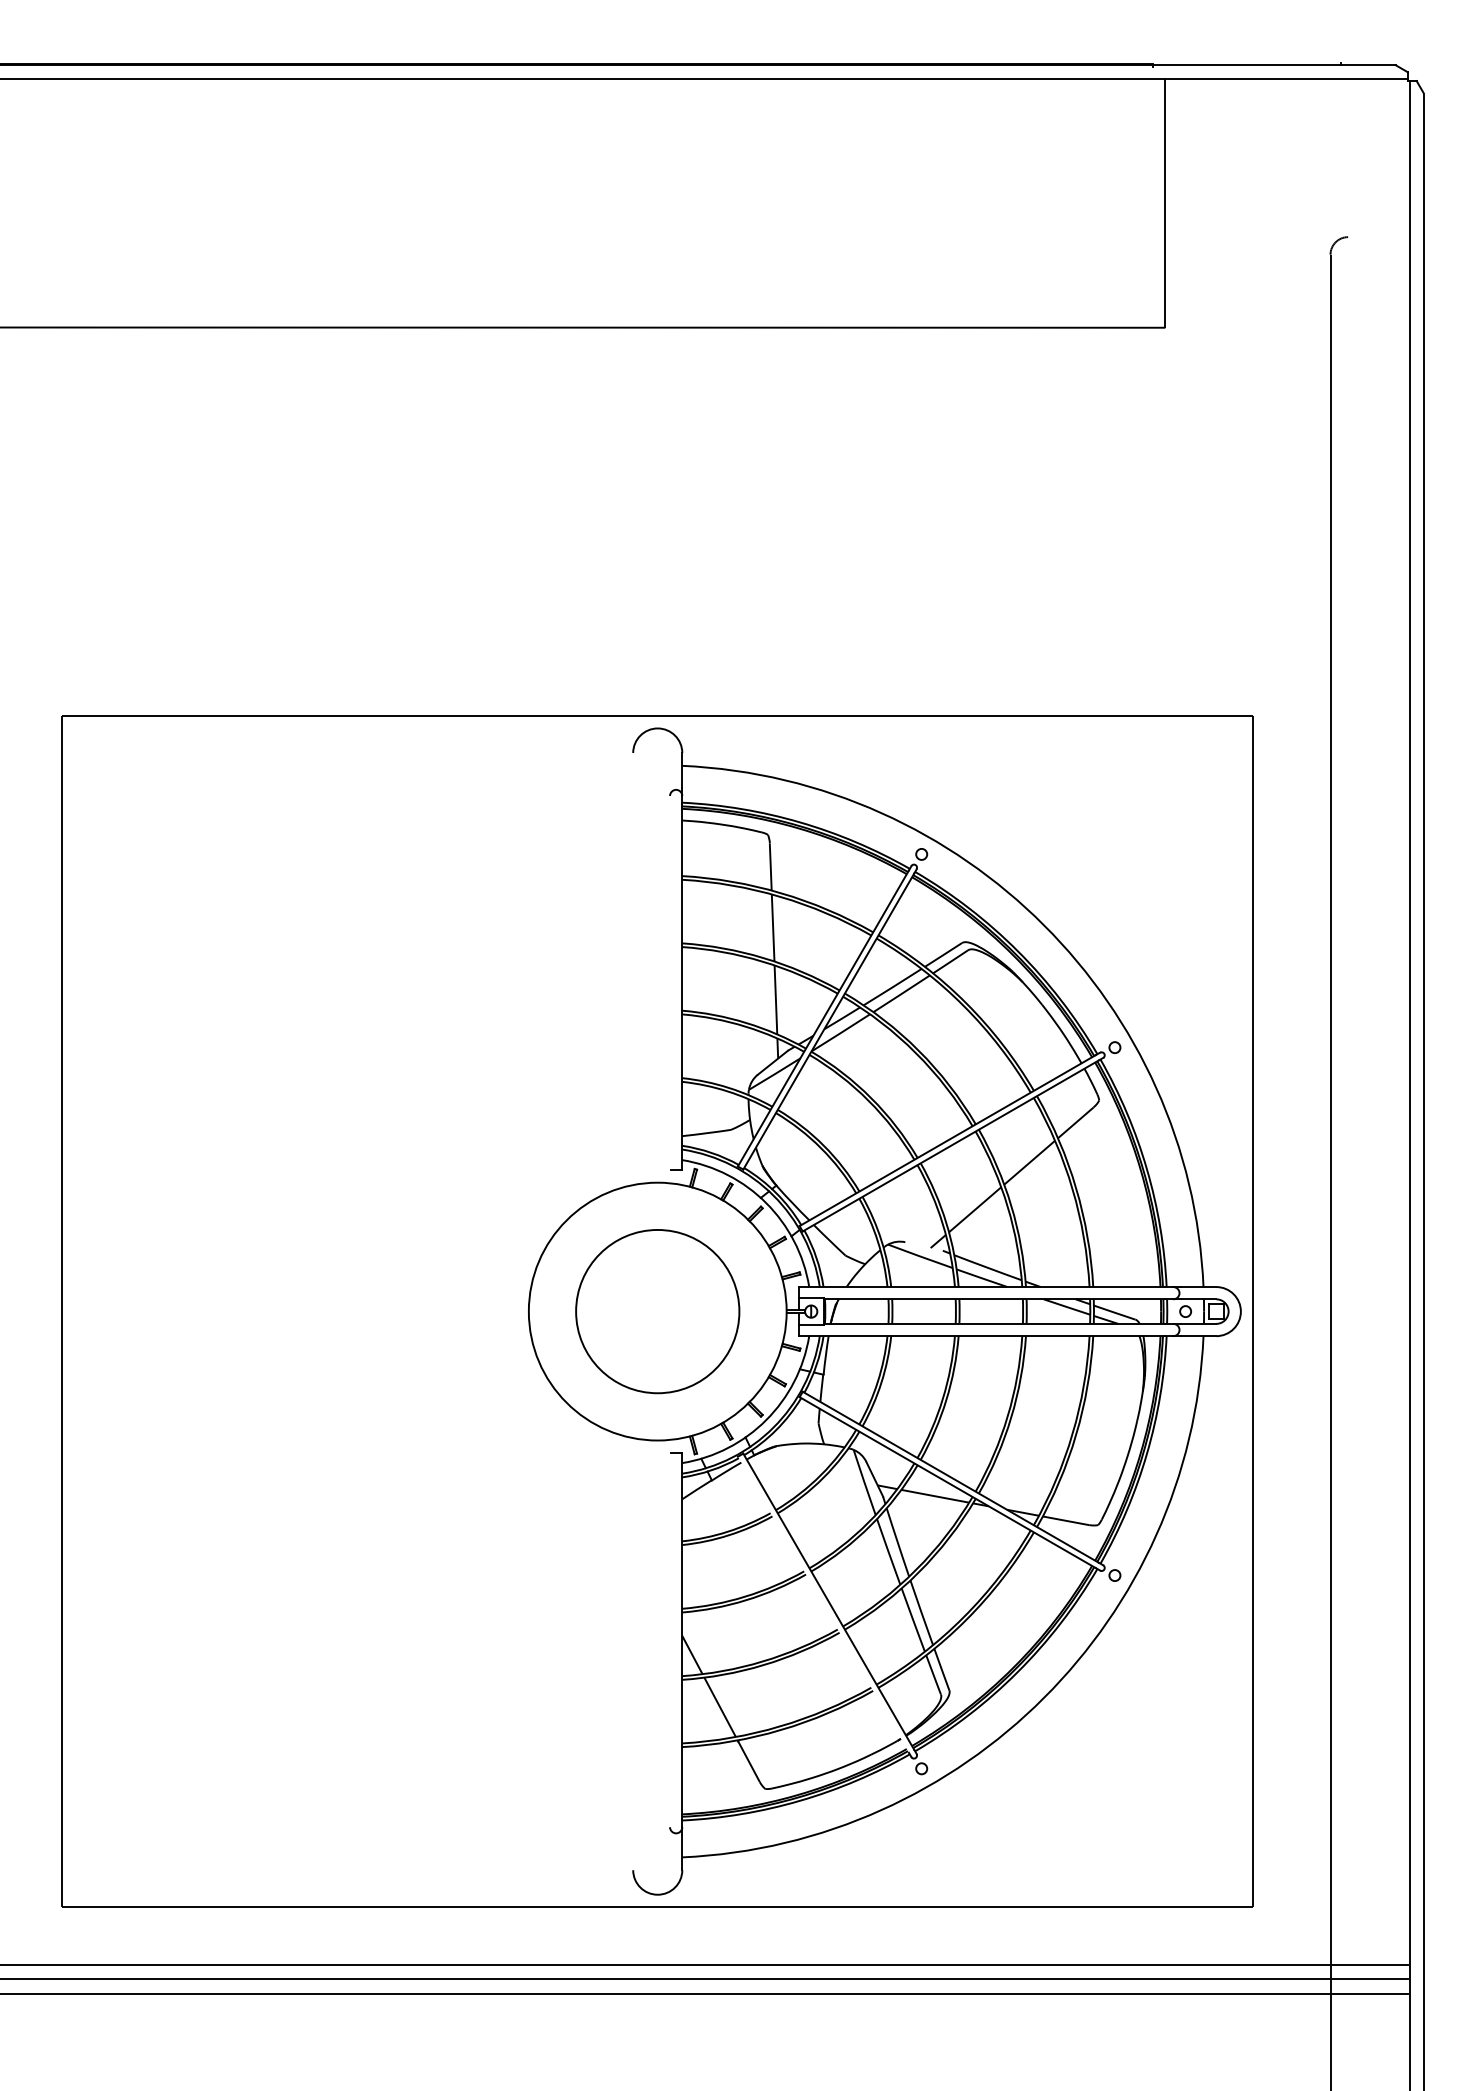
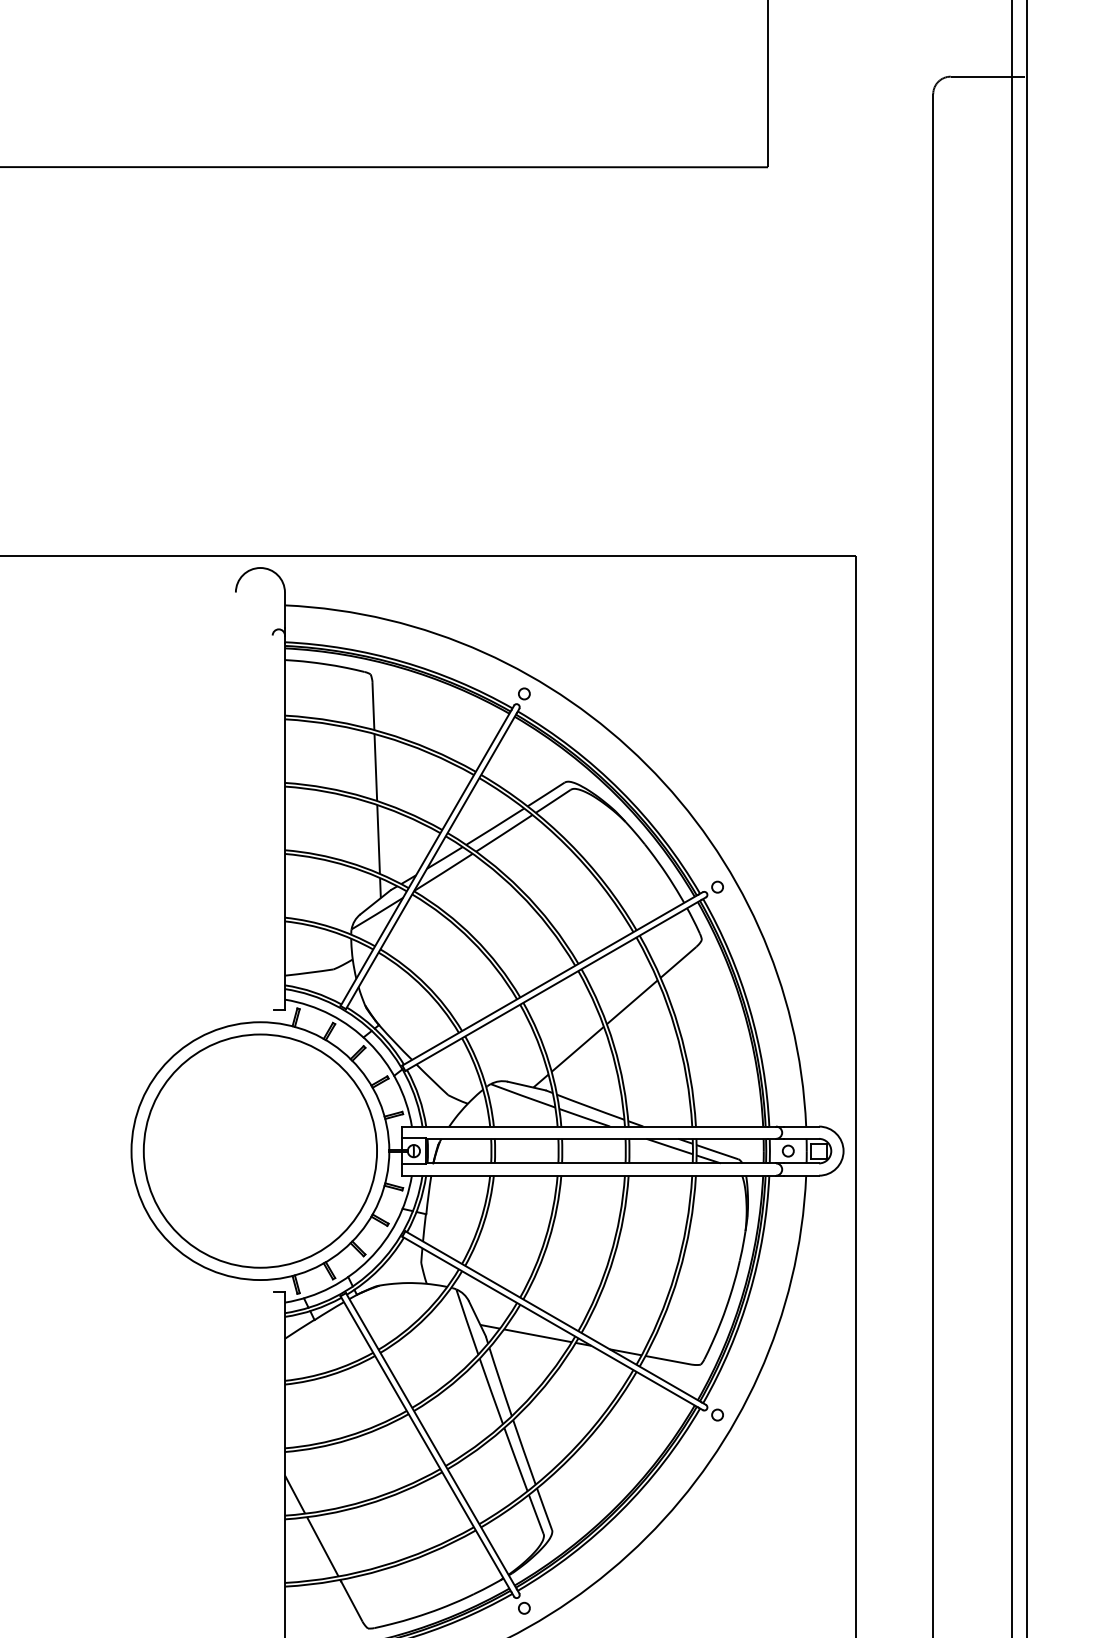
line: (1384, 237) -> (987, 77), added
line: (923, 1246) -> (526, 1086), added
circle: (657, 1311) -> (260, 1151), size x1.43
line: (822, 1604) -> (425, 1444), added

